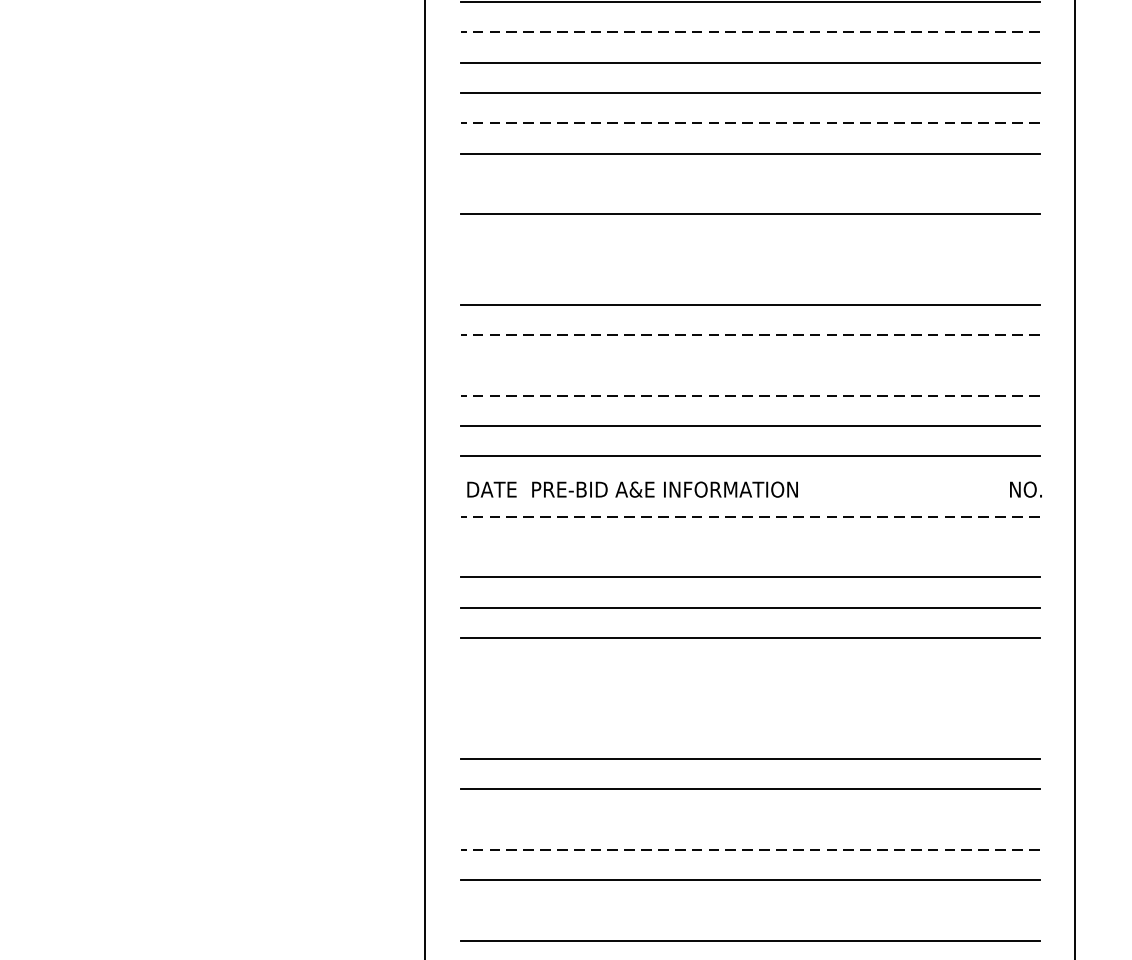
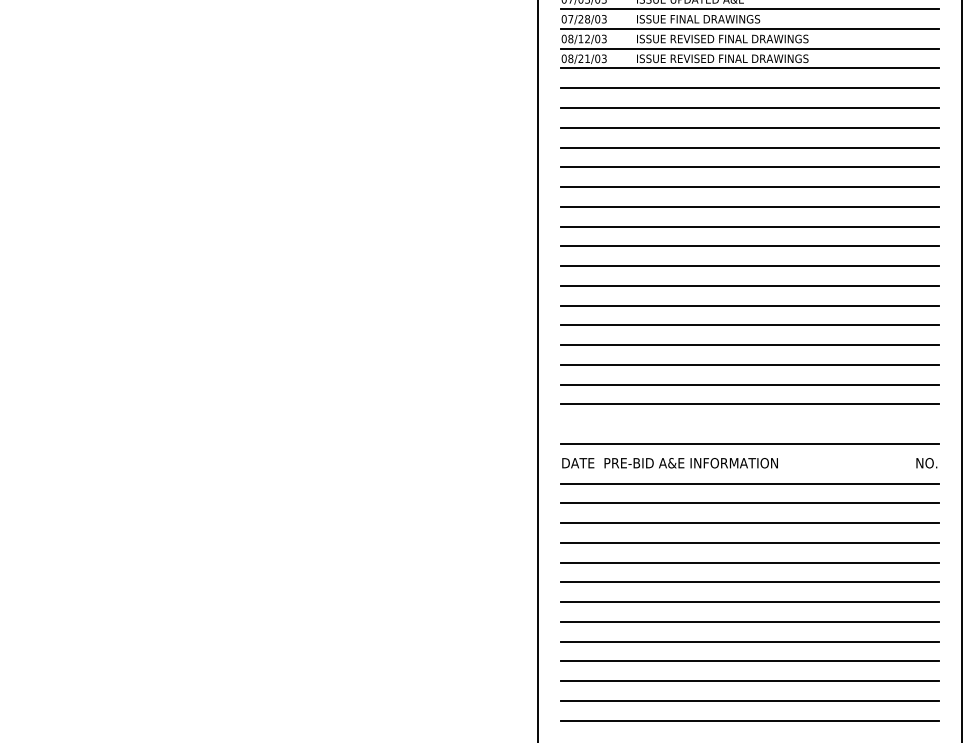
line: (749, 31) -> (749, 127), dashed -> solid
line: (749, 123) -> (749, 187), dashed -> solid
line: (749, 183) -> (749, 226), added
line: (749, 244) -> (749, 266), added
line: (749, 274) -> (749, 285), added
line: (749, 335) -> (749, 325), dashed -> solid
line: (749, 365) -> (749, 345), added
line: (749, 395) -> (749, 364), dashed -> solid
text: (754, 490) -> (749, 463), moved
line: (749, 517) -> (749, 444), dashed -> solid
line: (749, 667) -> (749, 542), added
line: (749, 698) -> (749, 562), added
line: (749, 729) -> (749, 582), added
line: (749, 819) -> (749, 641), added
line: (749, 850) -> (749, 661), dashed -> solid
line: (749, 909) -> (749, 700), added

